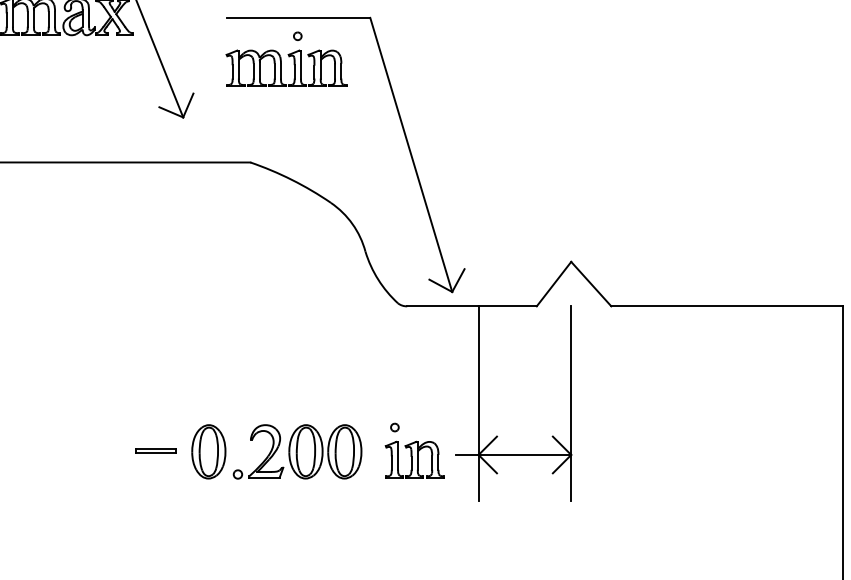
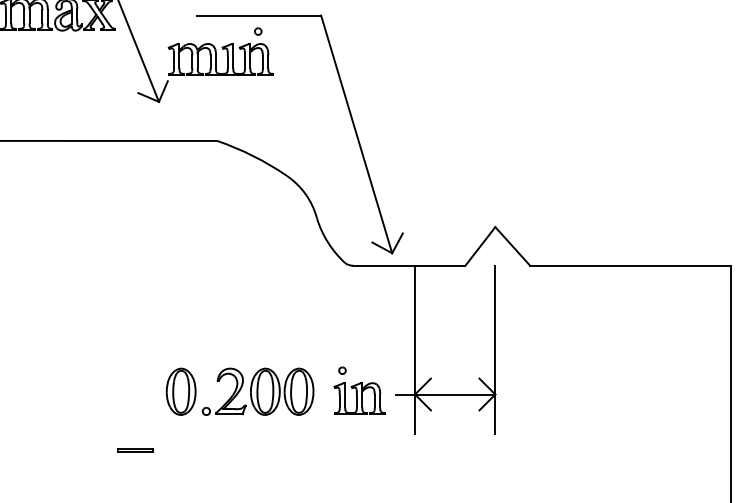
part: (286, 67) -> (220, 58), moved
part: (155, 450) -> (134, 450), moved

